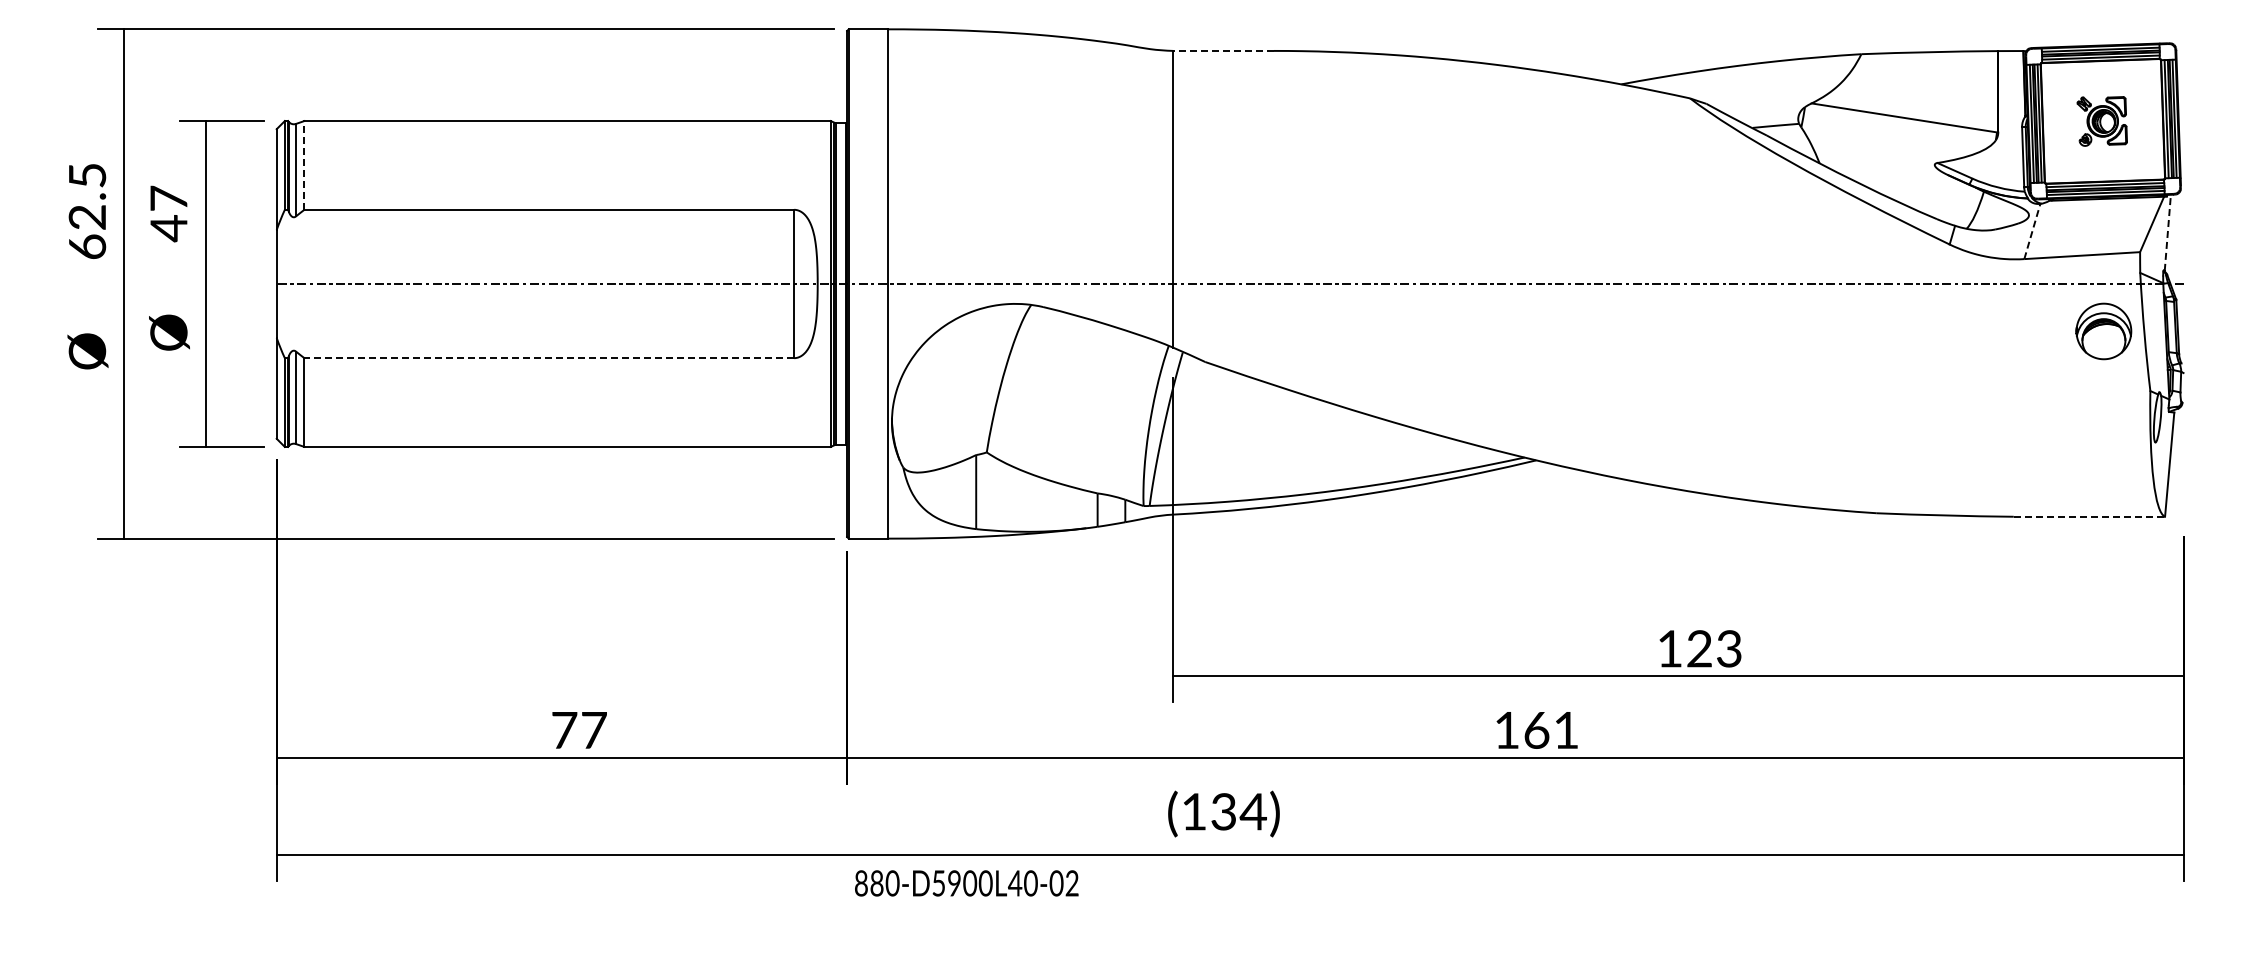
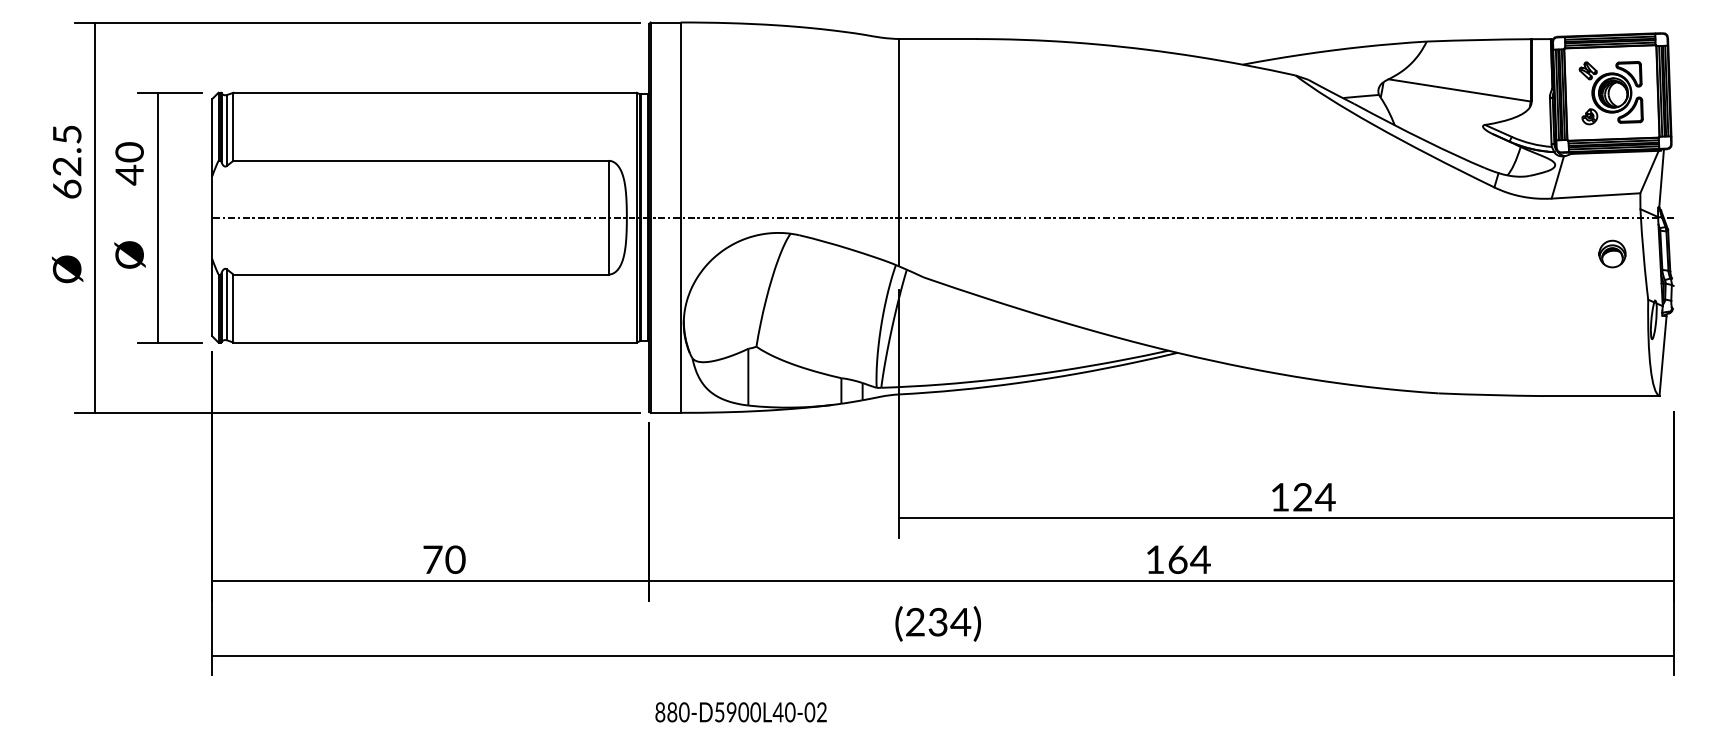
line: (1223, 50) -> (937, 38), dashed -> solid
part: (2102, 121) -> (1611, 93), size x1.67
line: (304, 164) -> (233, 126), dashed -> solid
text: (168, 198) -> (129, 152), 47 -> 40
line: (2032, 231) -> (1557, 177), dashed -> solid
line: (2167, 232) -> (1661, 178), dashed -> solid
part: (2103, 331) -> (1612, 254), size x0.62
line: (549, 358) -> (421, 274), dashed -> solid
line: (2089, 516) -> (1601, 395), dashed -> solid
text: (1728, 648) -> (1324, 497), 123 -> 124
text: (593, 729) -> (455, 559), 77 -> 70
text: (1565, 730) -> (1199, 559), 161 -> 164
text: (1193, 811) -> (914, 621), (134) -> (234)
text: (966, 883) -> (740, 712), moved

